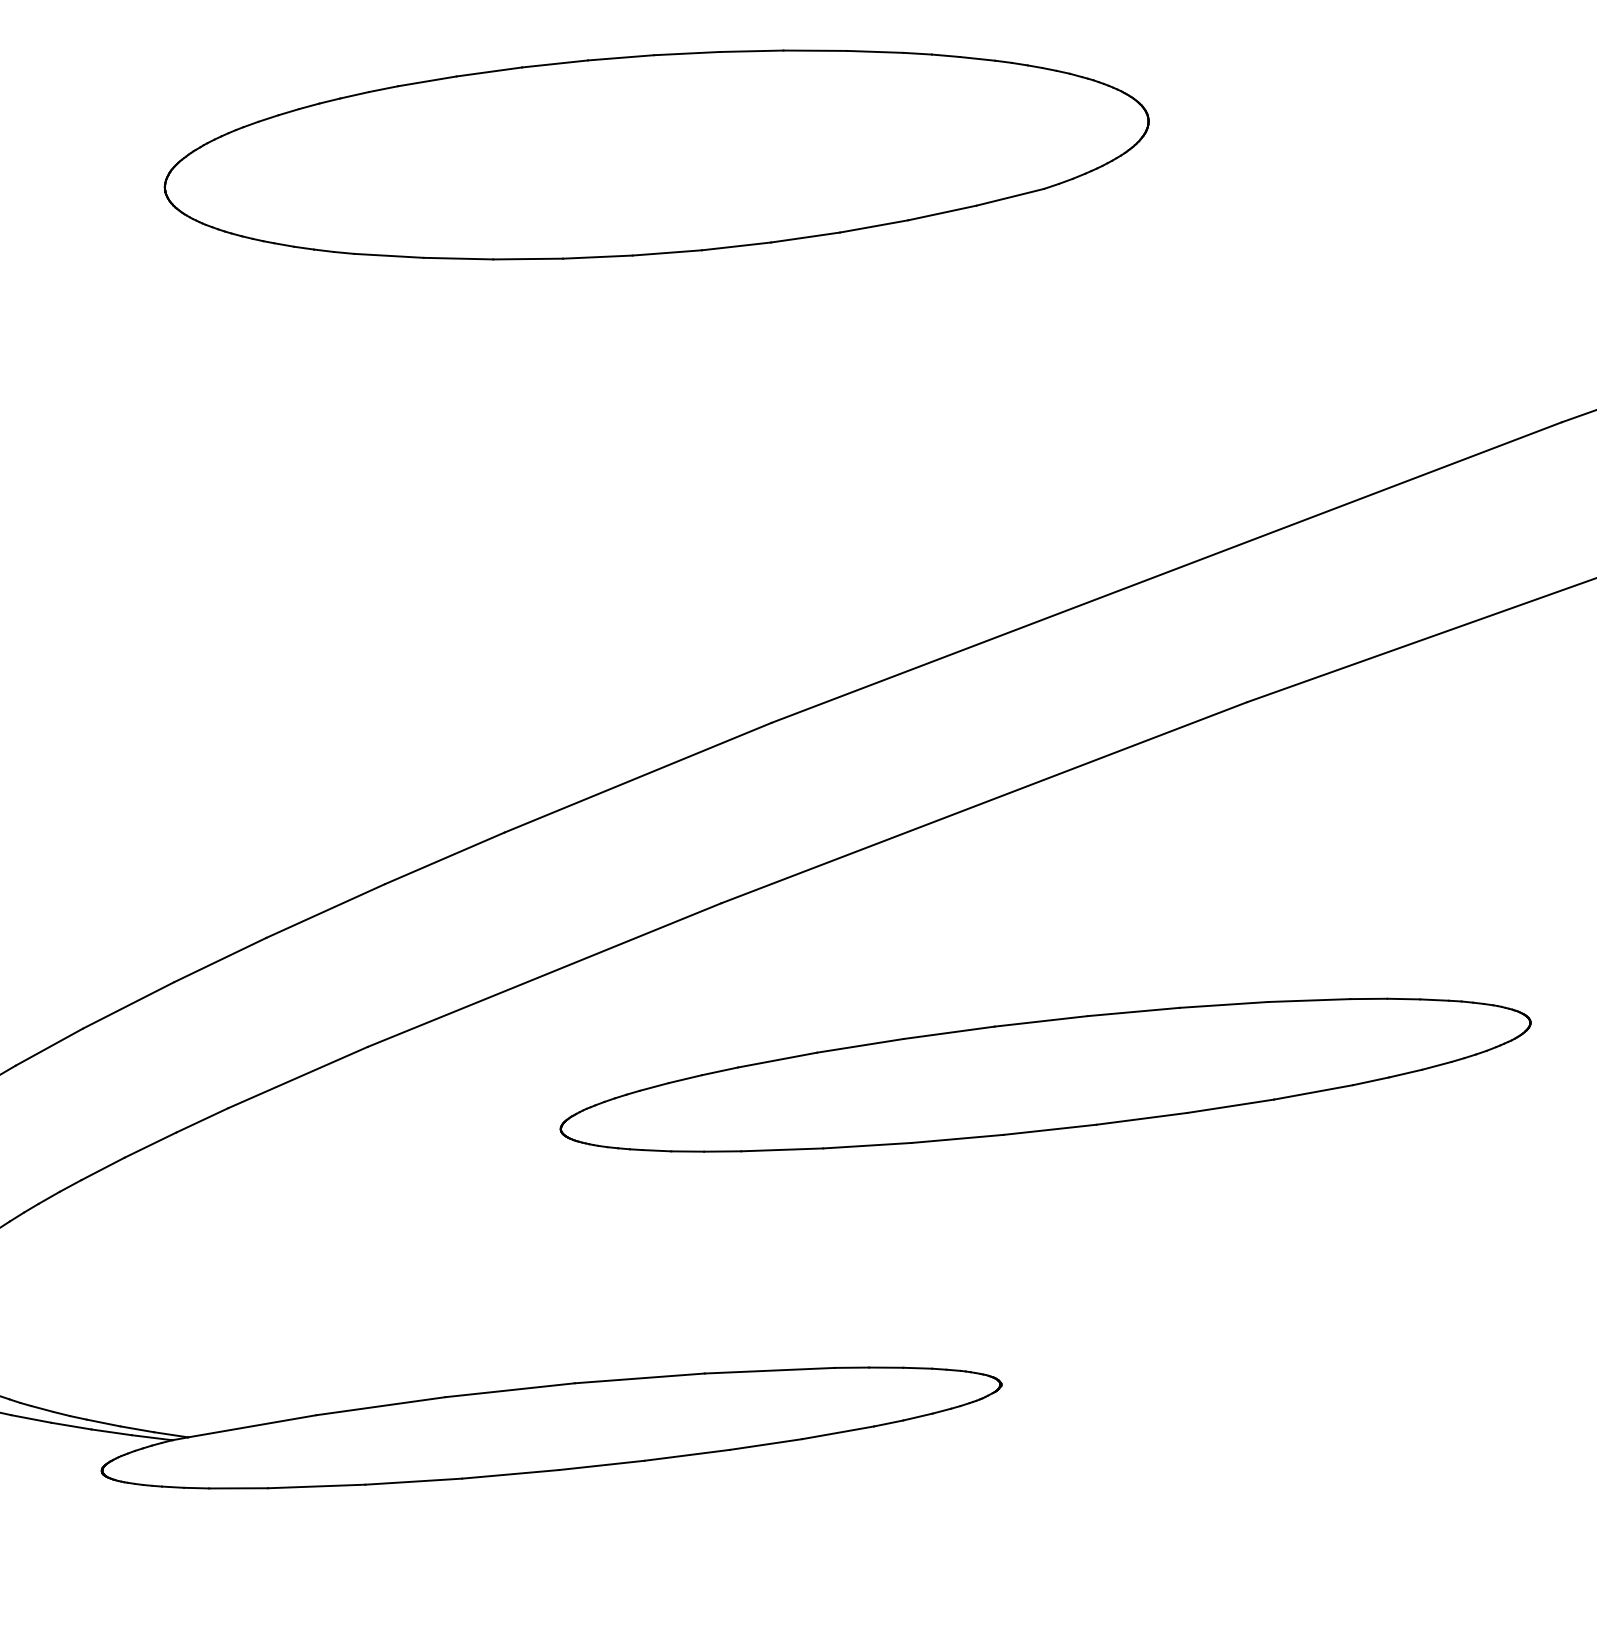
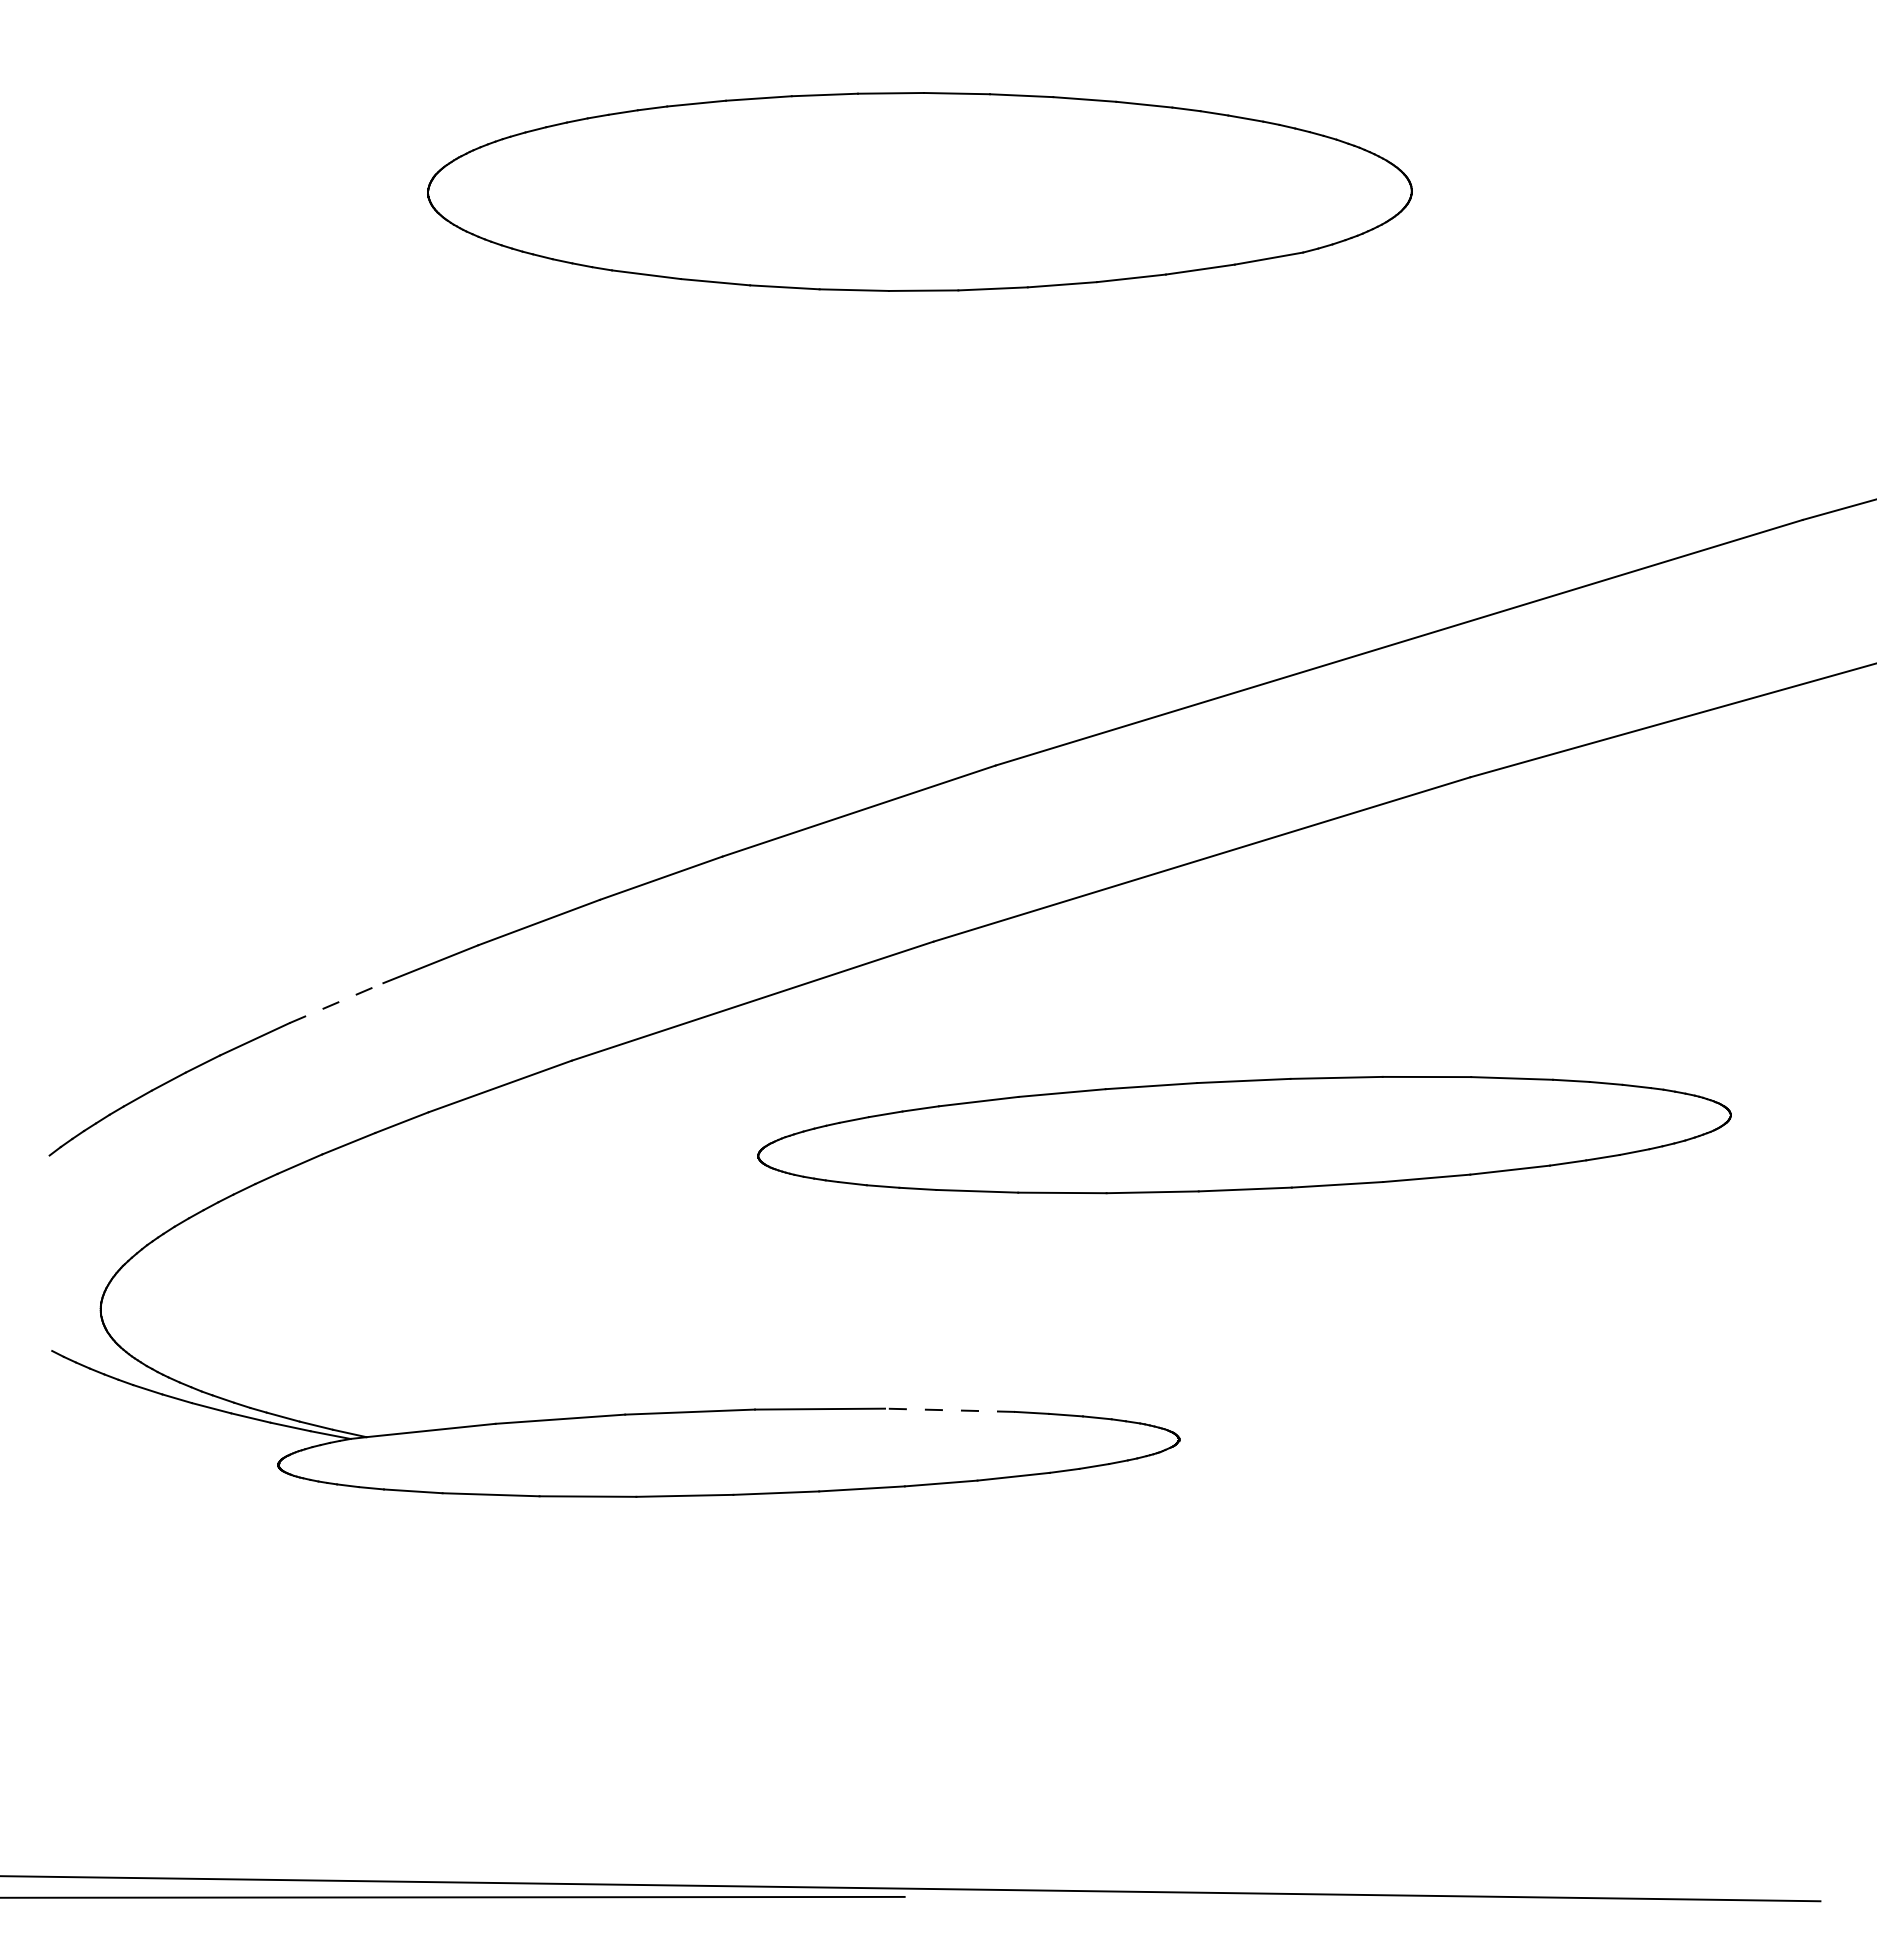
line: (128, 1004) -> (336, 1002), solid -> dashed
line: (769, 1370) -> (949, 1410), solid -> dashed

